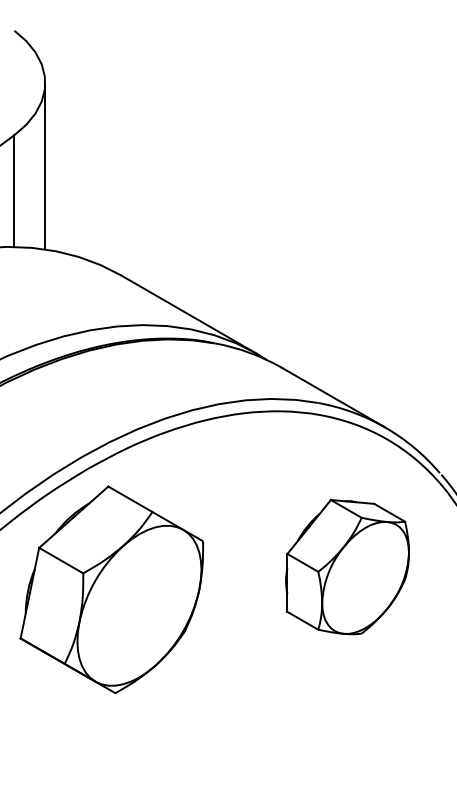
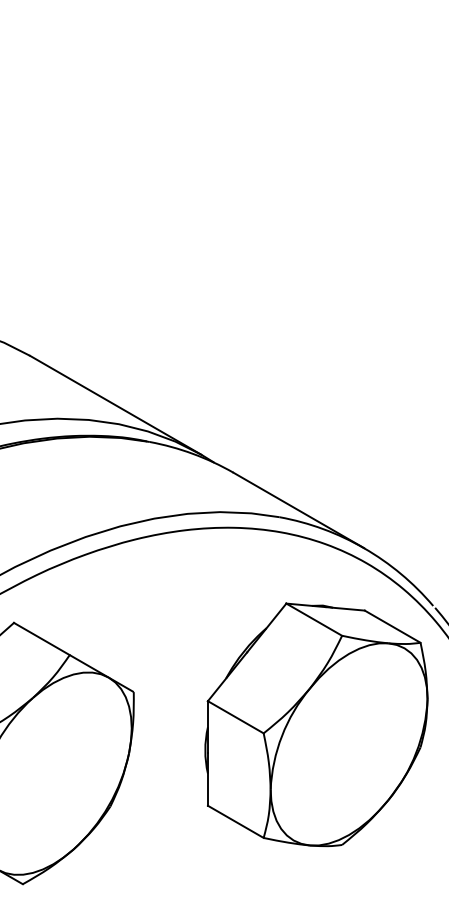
part: (347, 566) -> (316, 724), size x1.43

